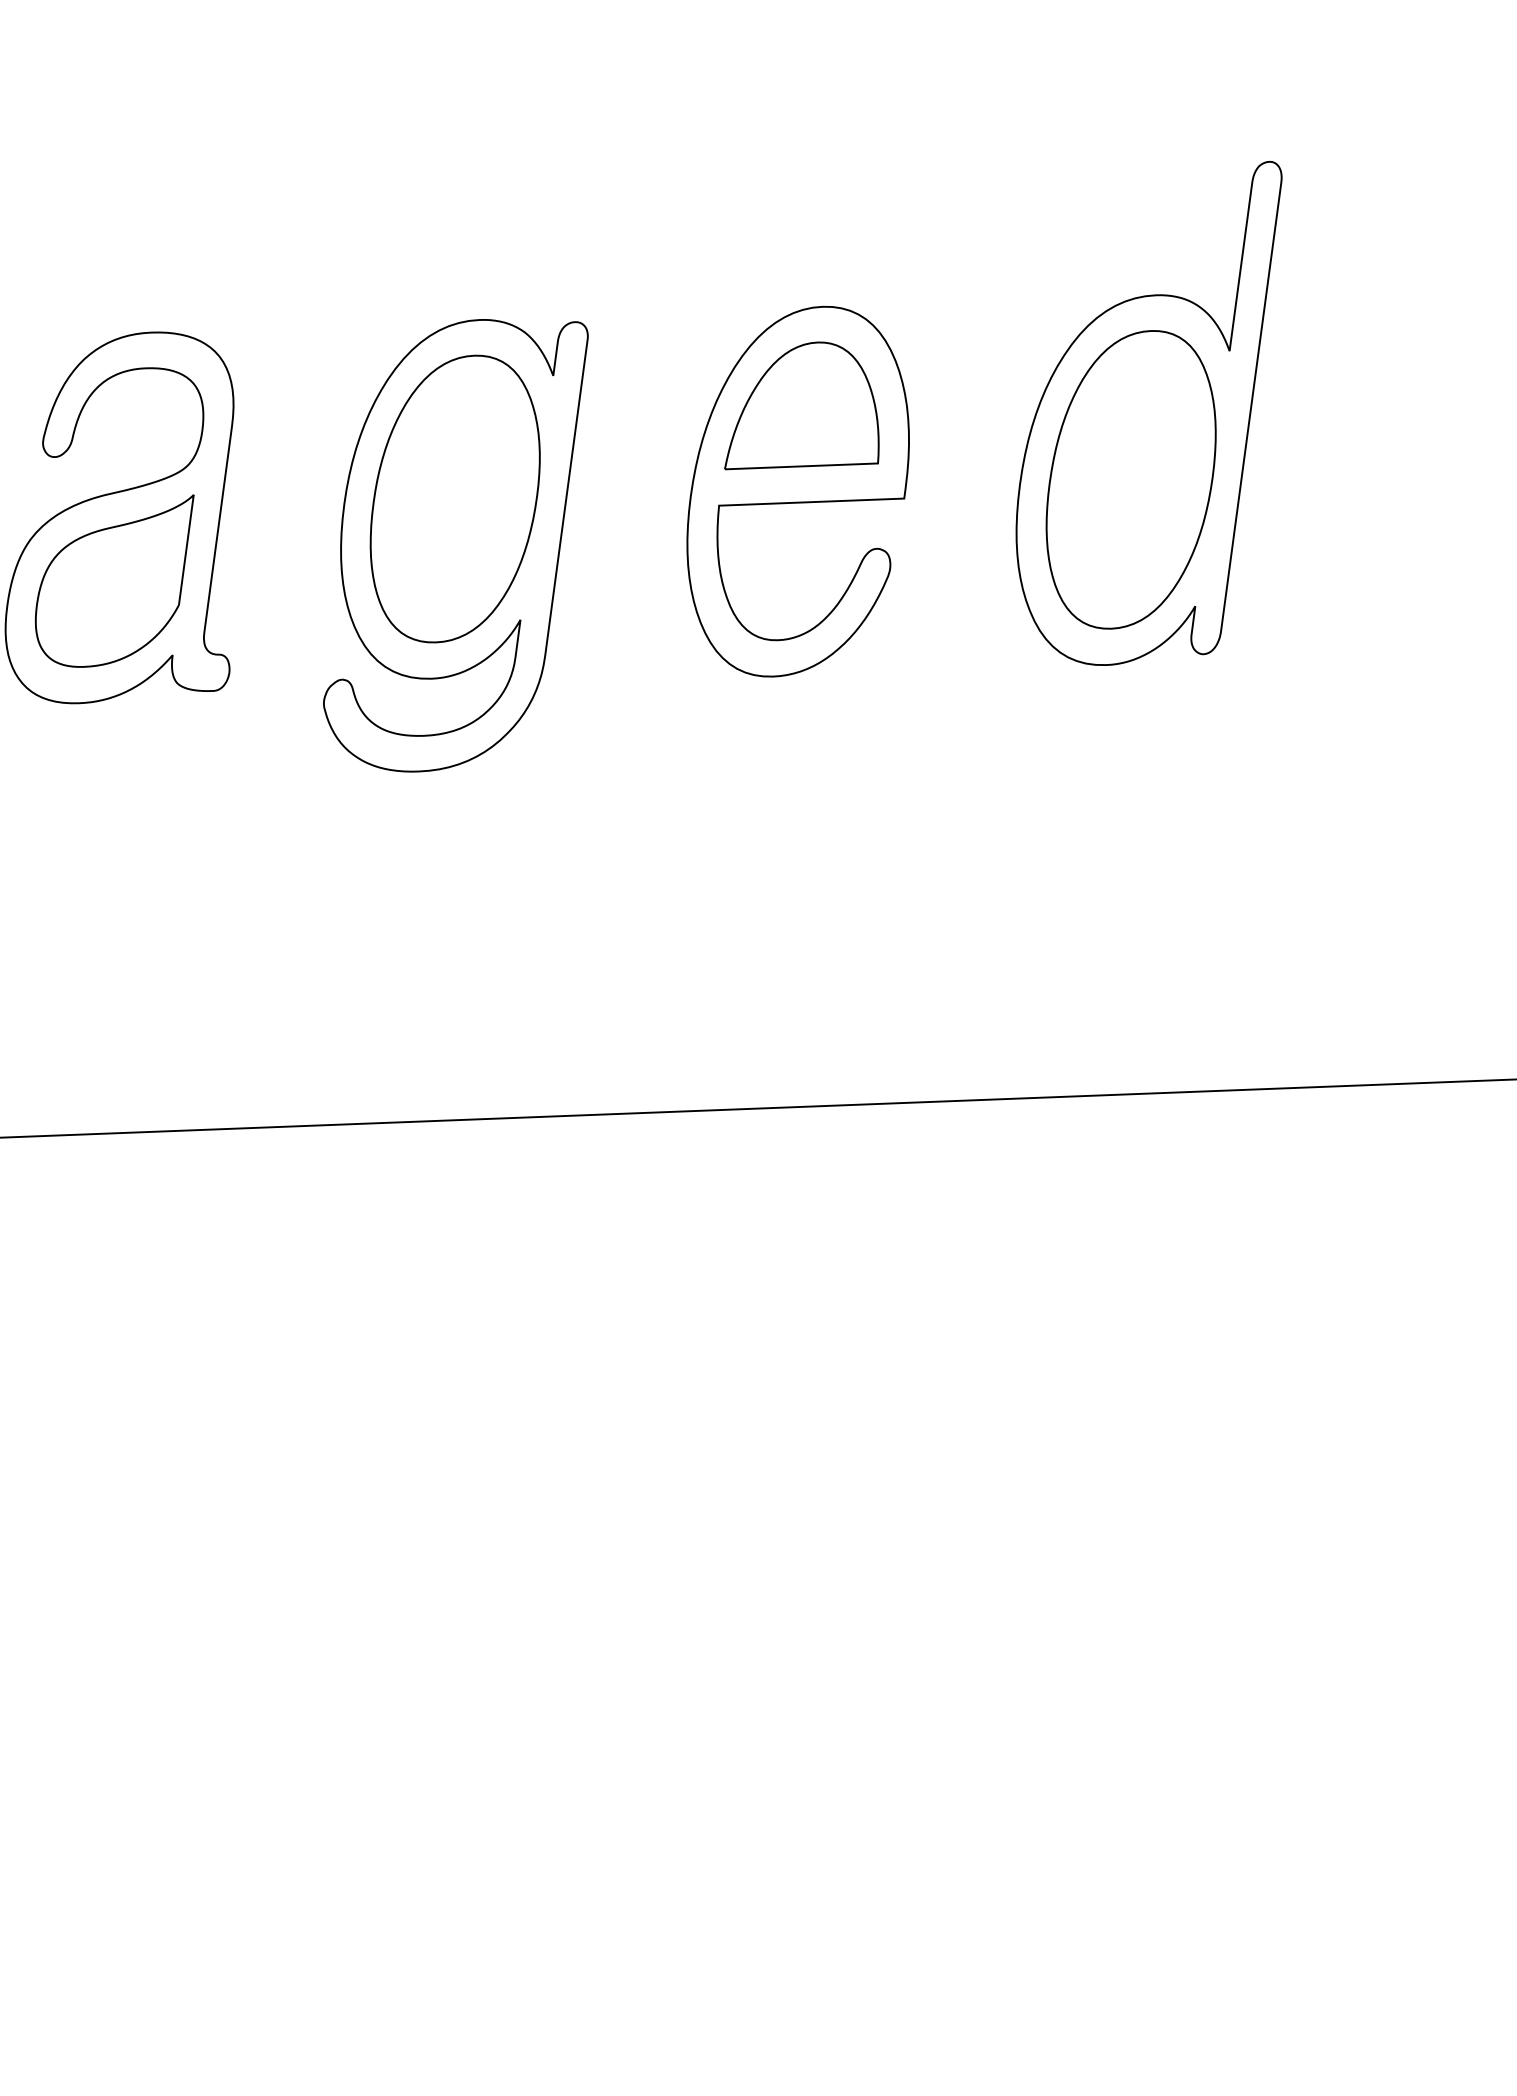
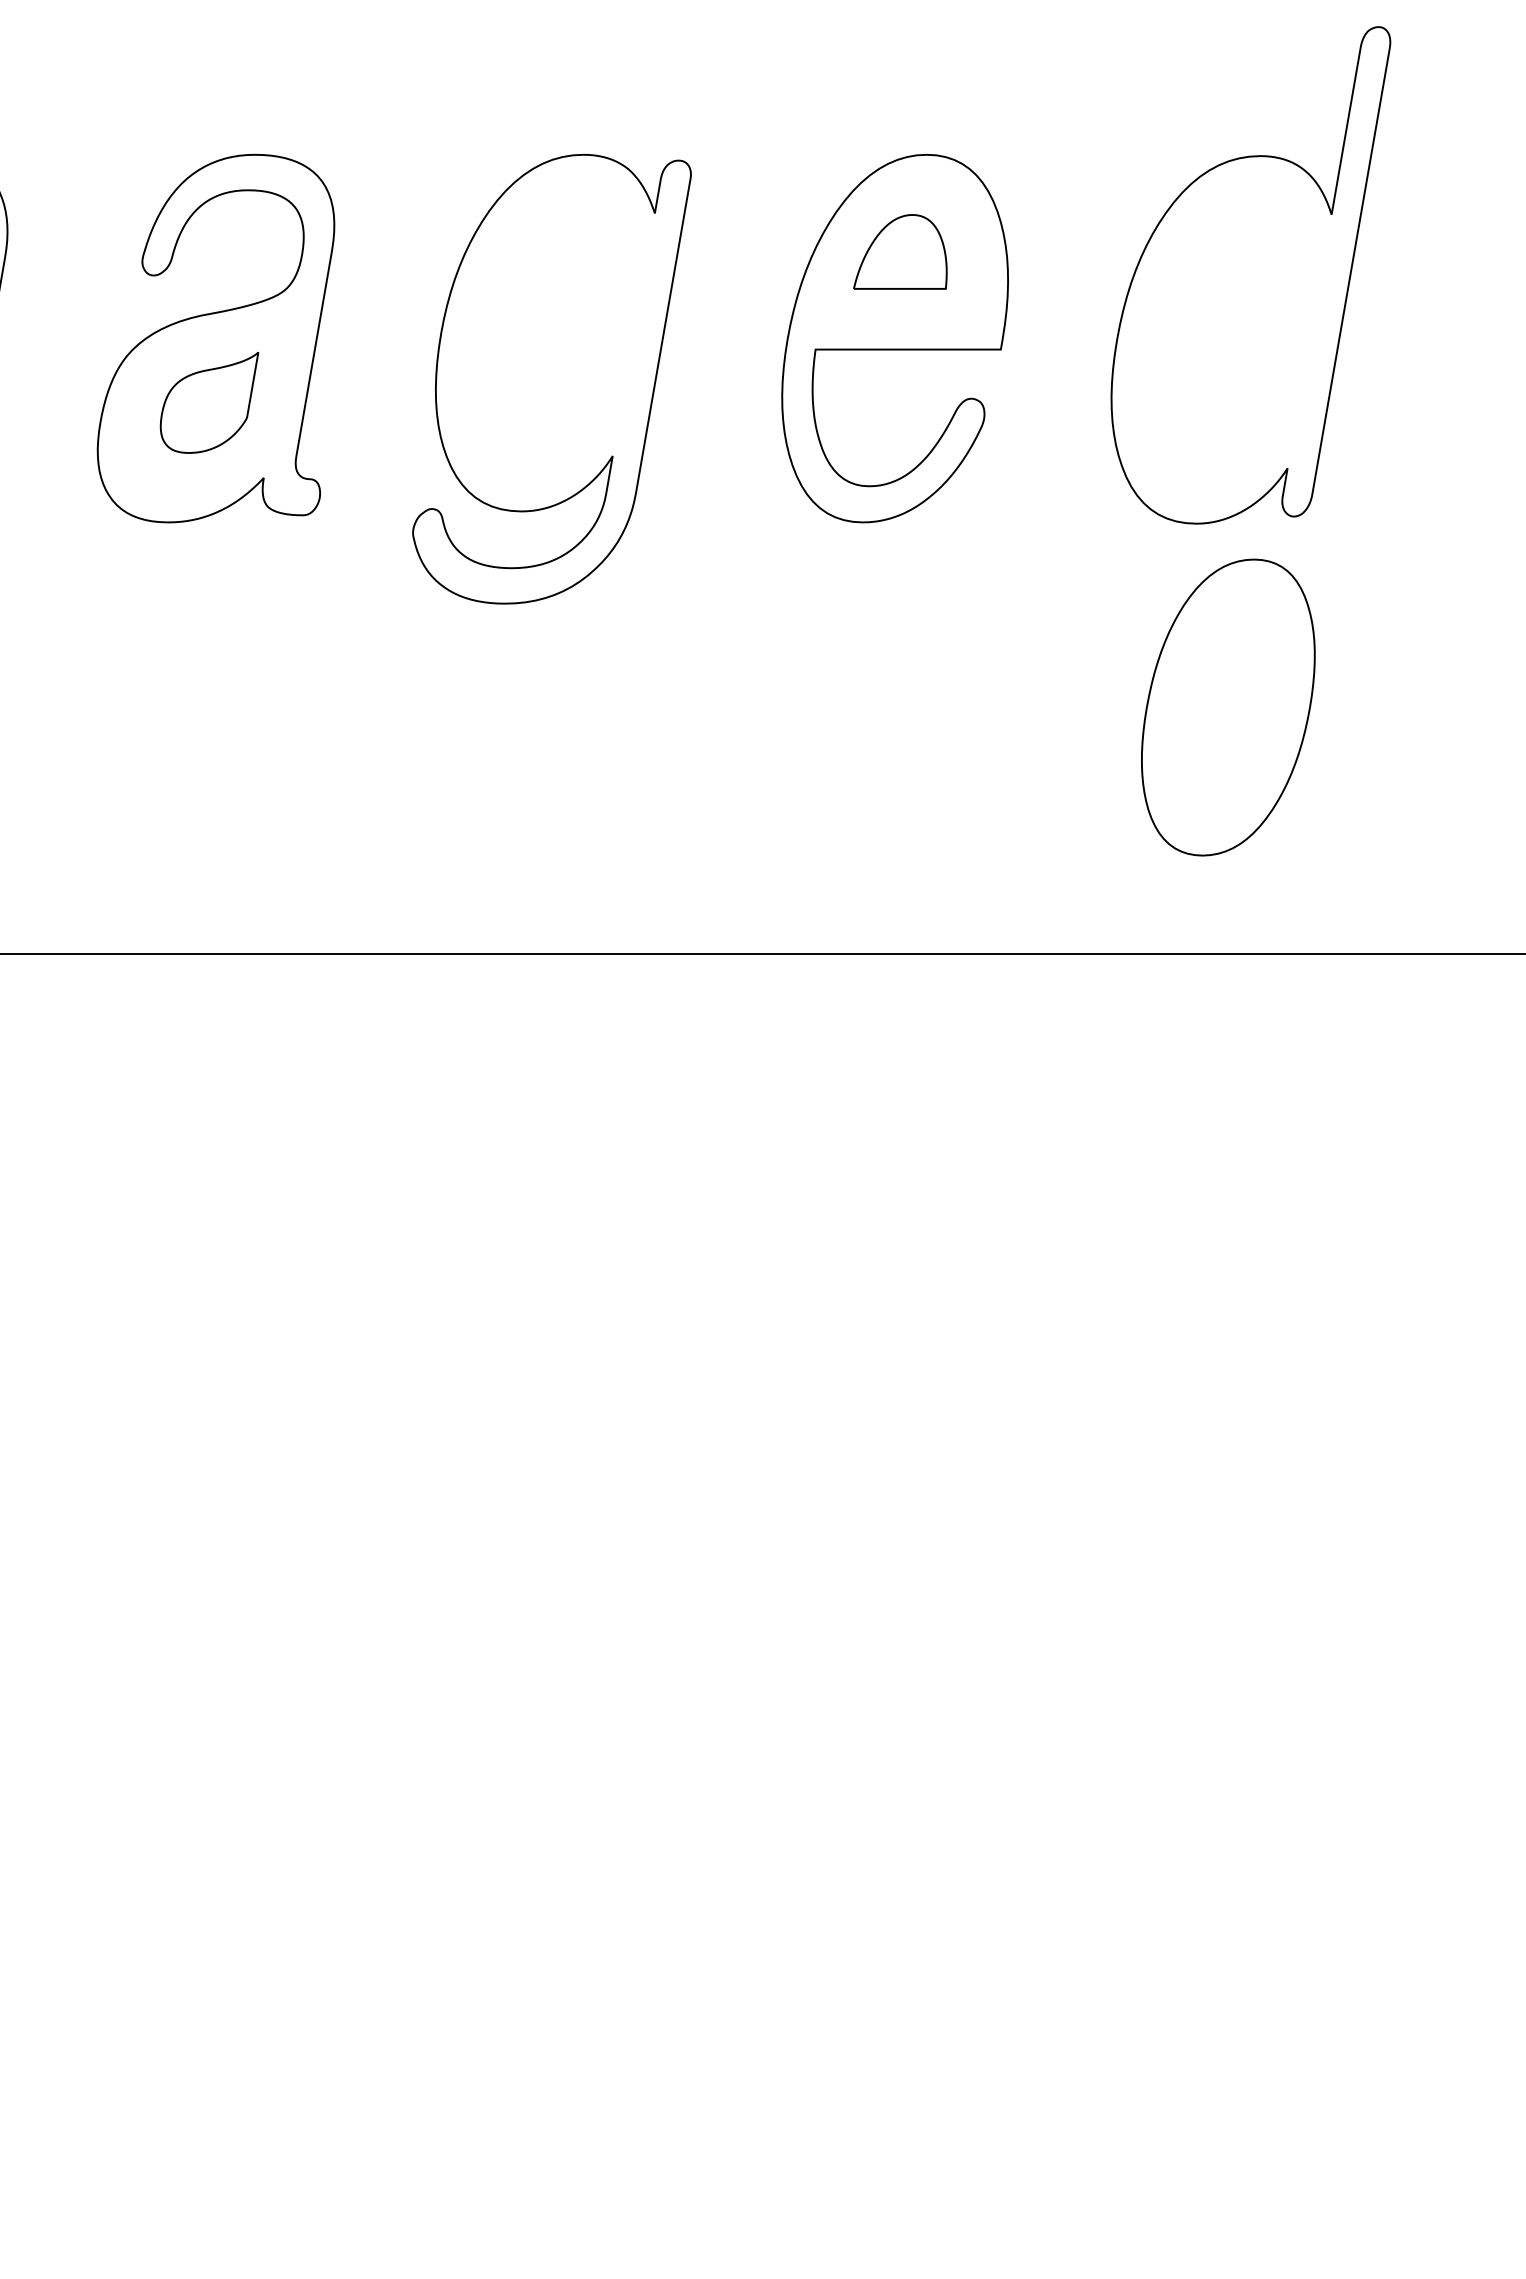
part: (800, 404) -> (900, 251), size x0.6
part: (1131, 479) -> (1228, 707), moved
part: (454, 498) -> (551, 332), removed
part: (115, 581) -> (209, 402), size x0.6

